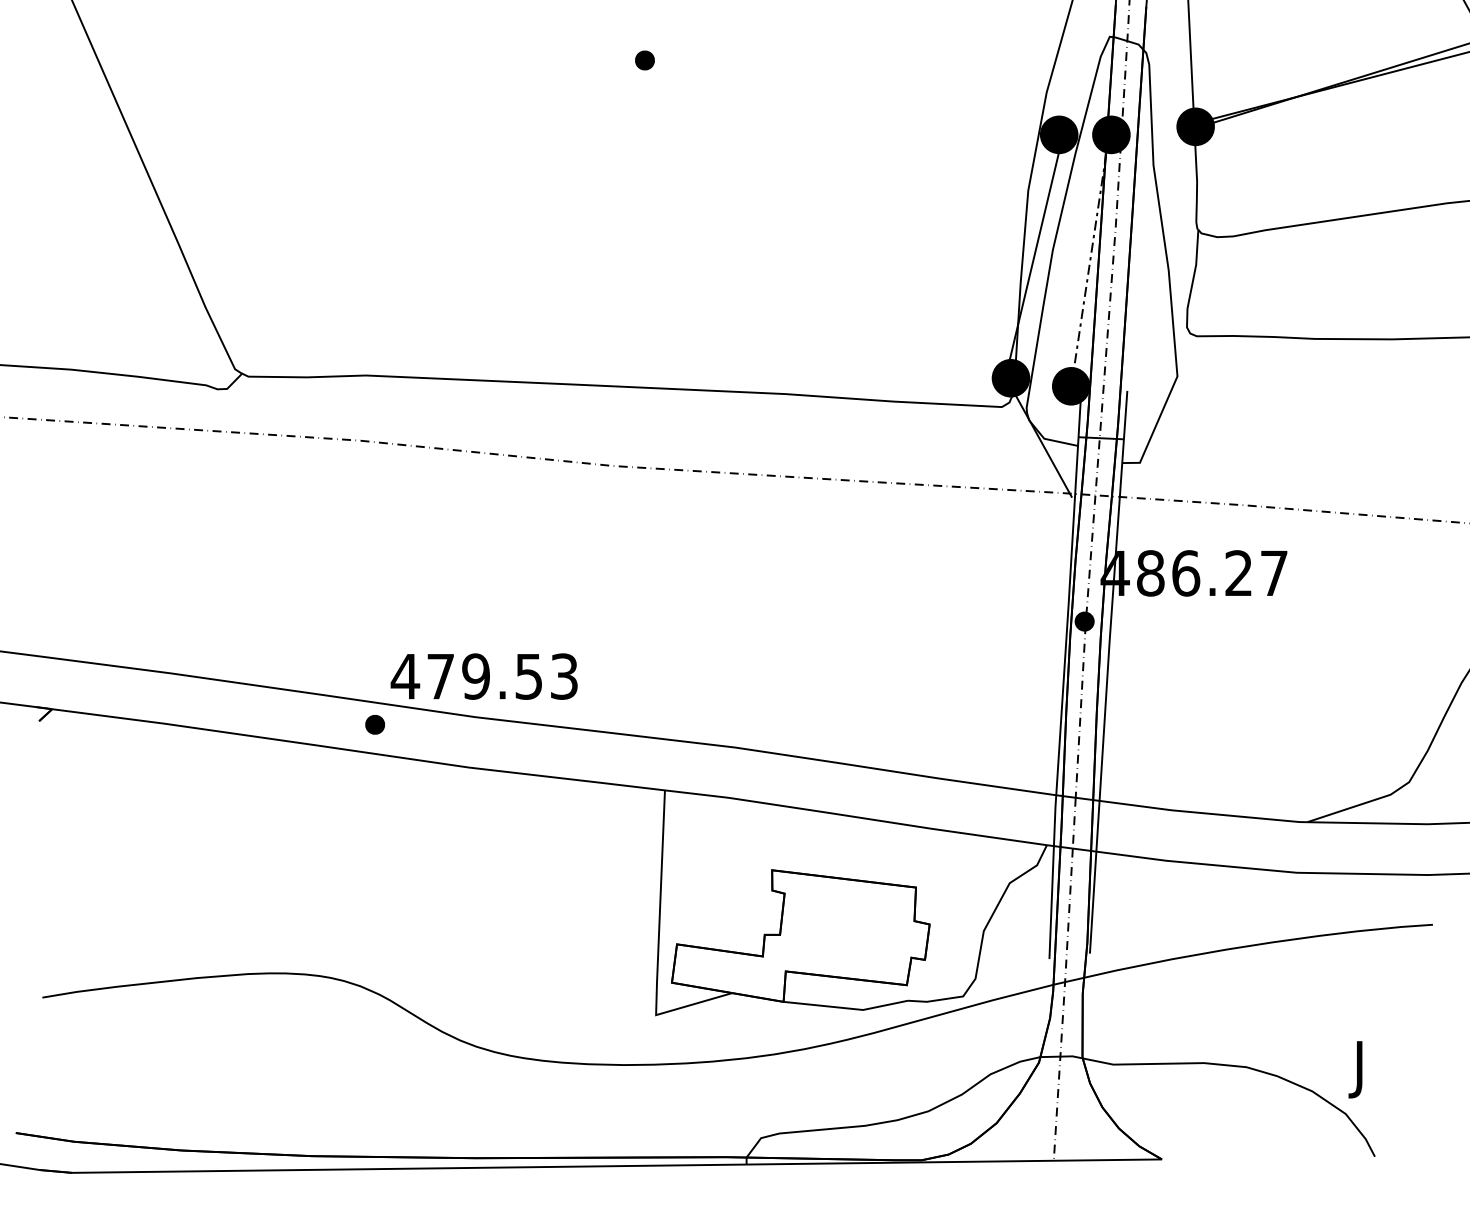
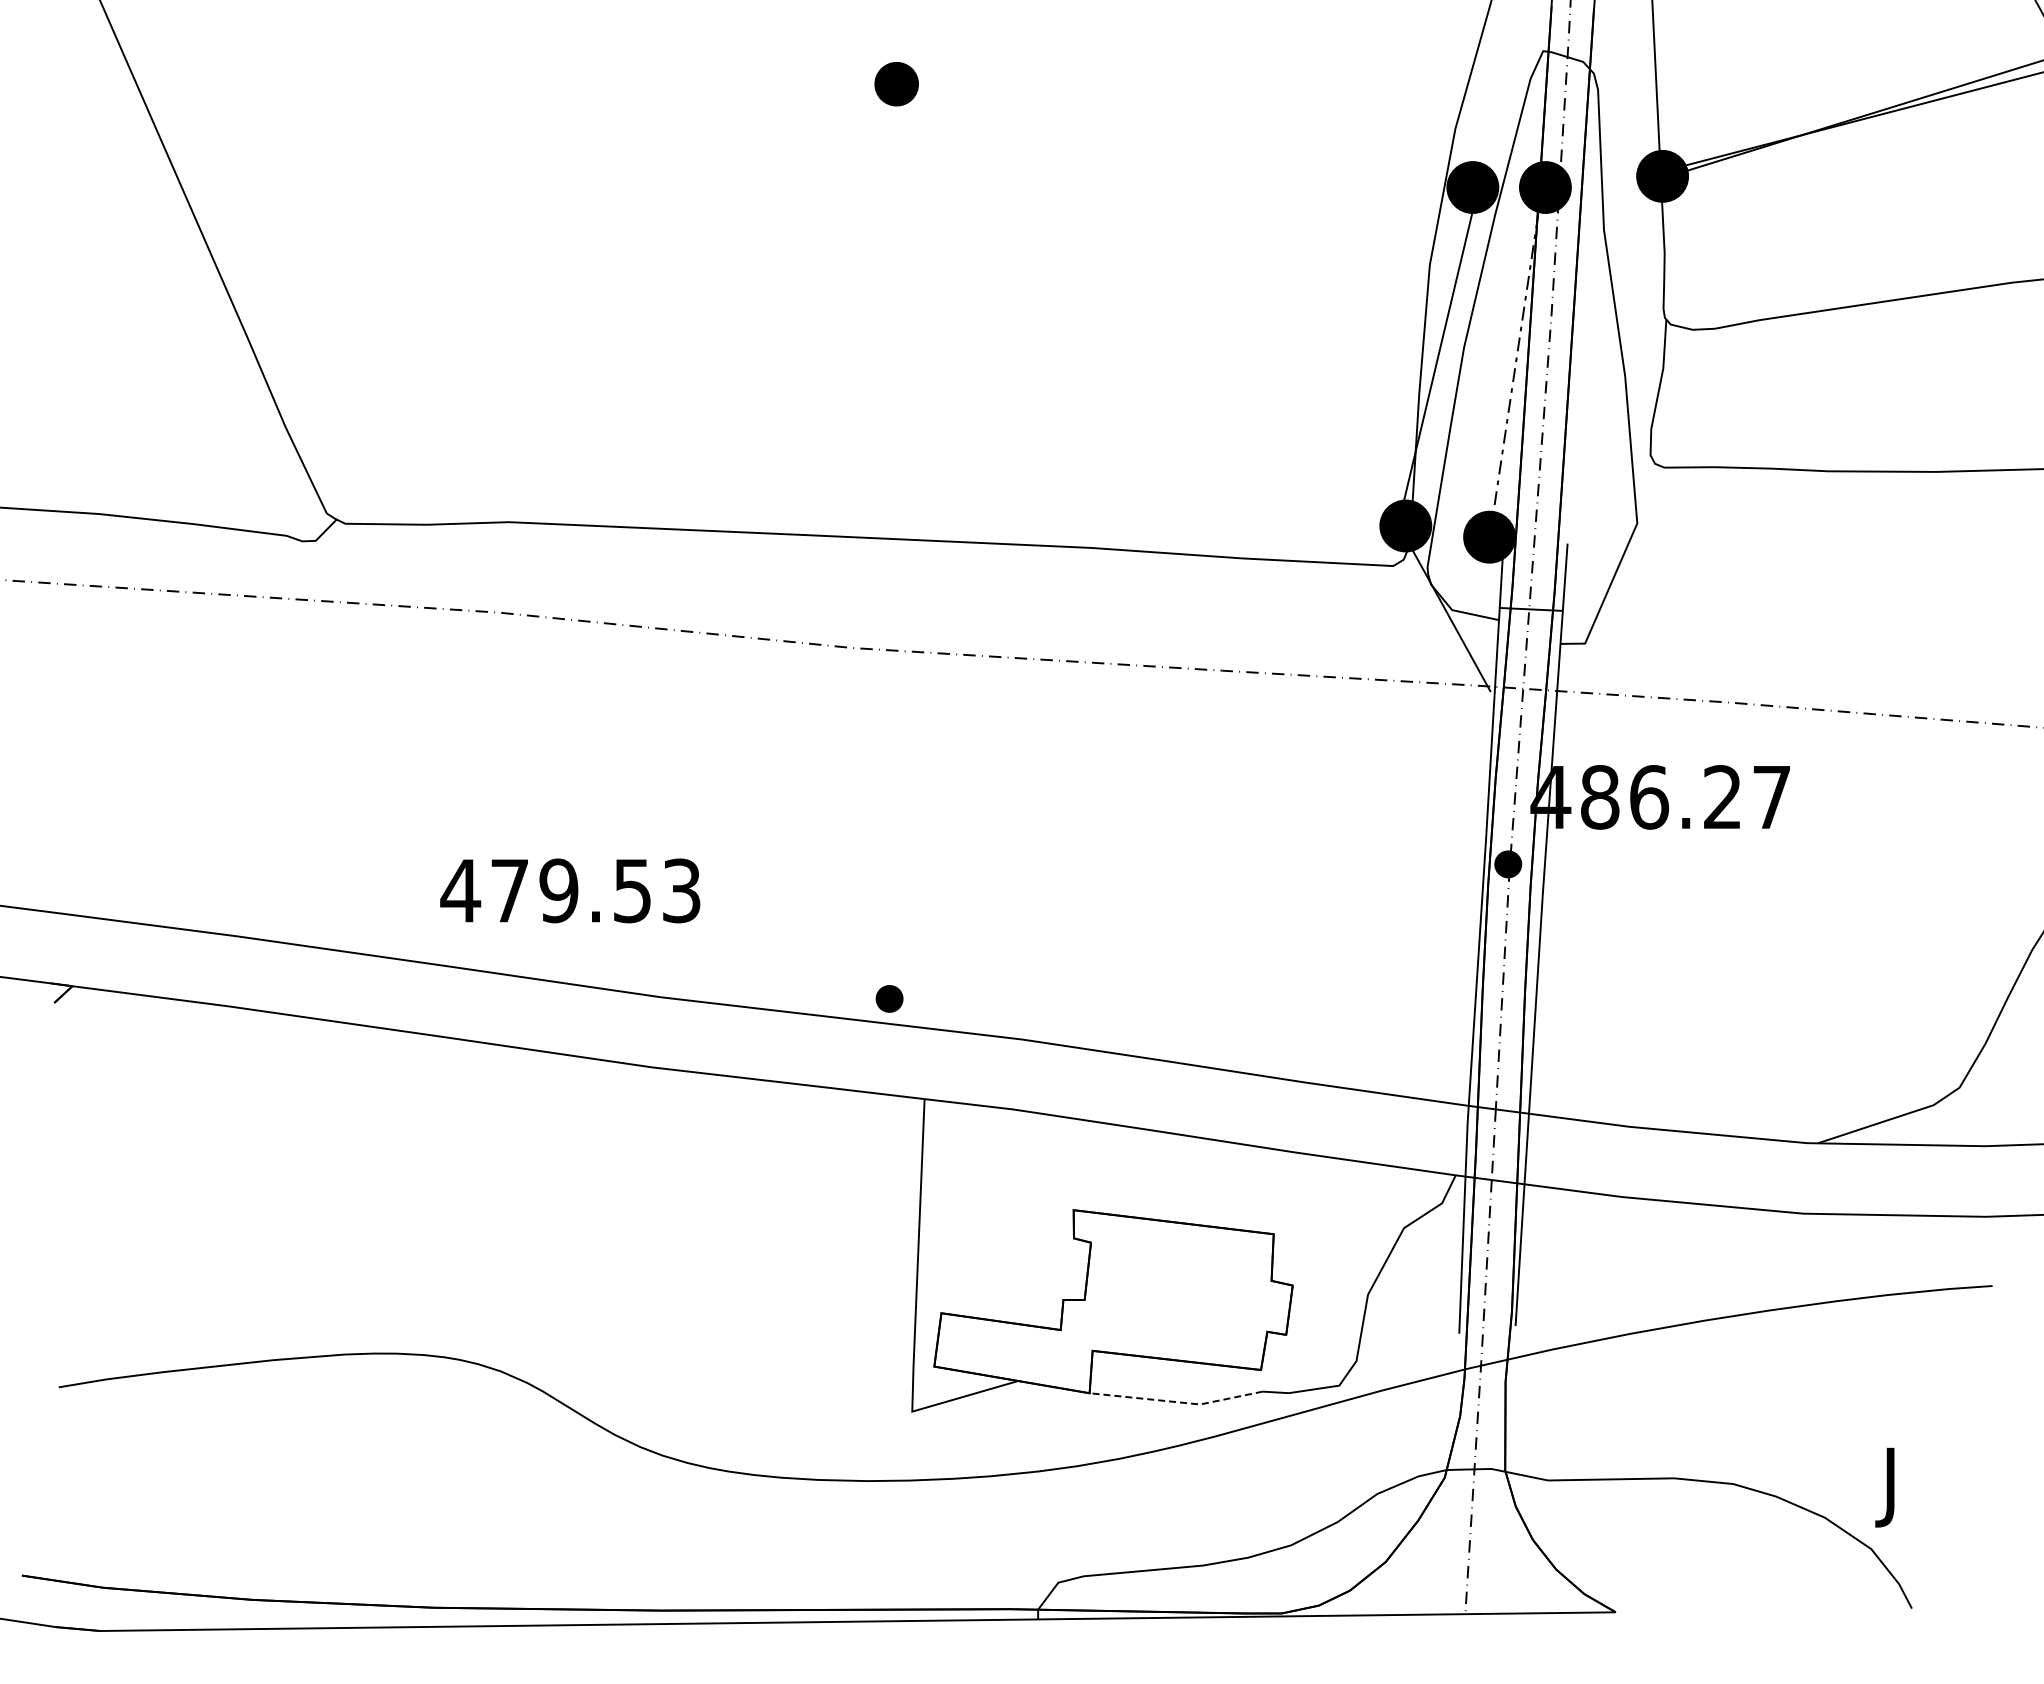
part: (644, 60) -> (896, 83), size x1.6
text: (484, 676) -> (570, 890), moved
part: (375, 724) -> (889, 998), moved
line: (846, 1008) -> (1176, 1402), solid -> dashed

